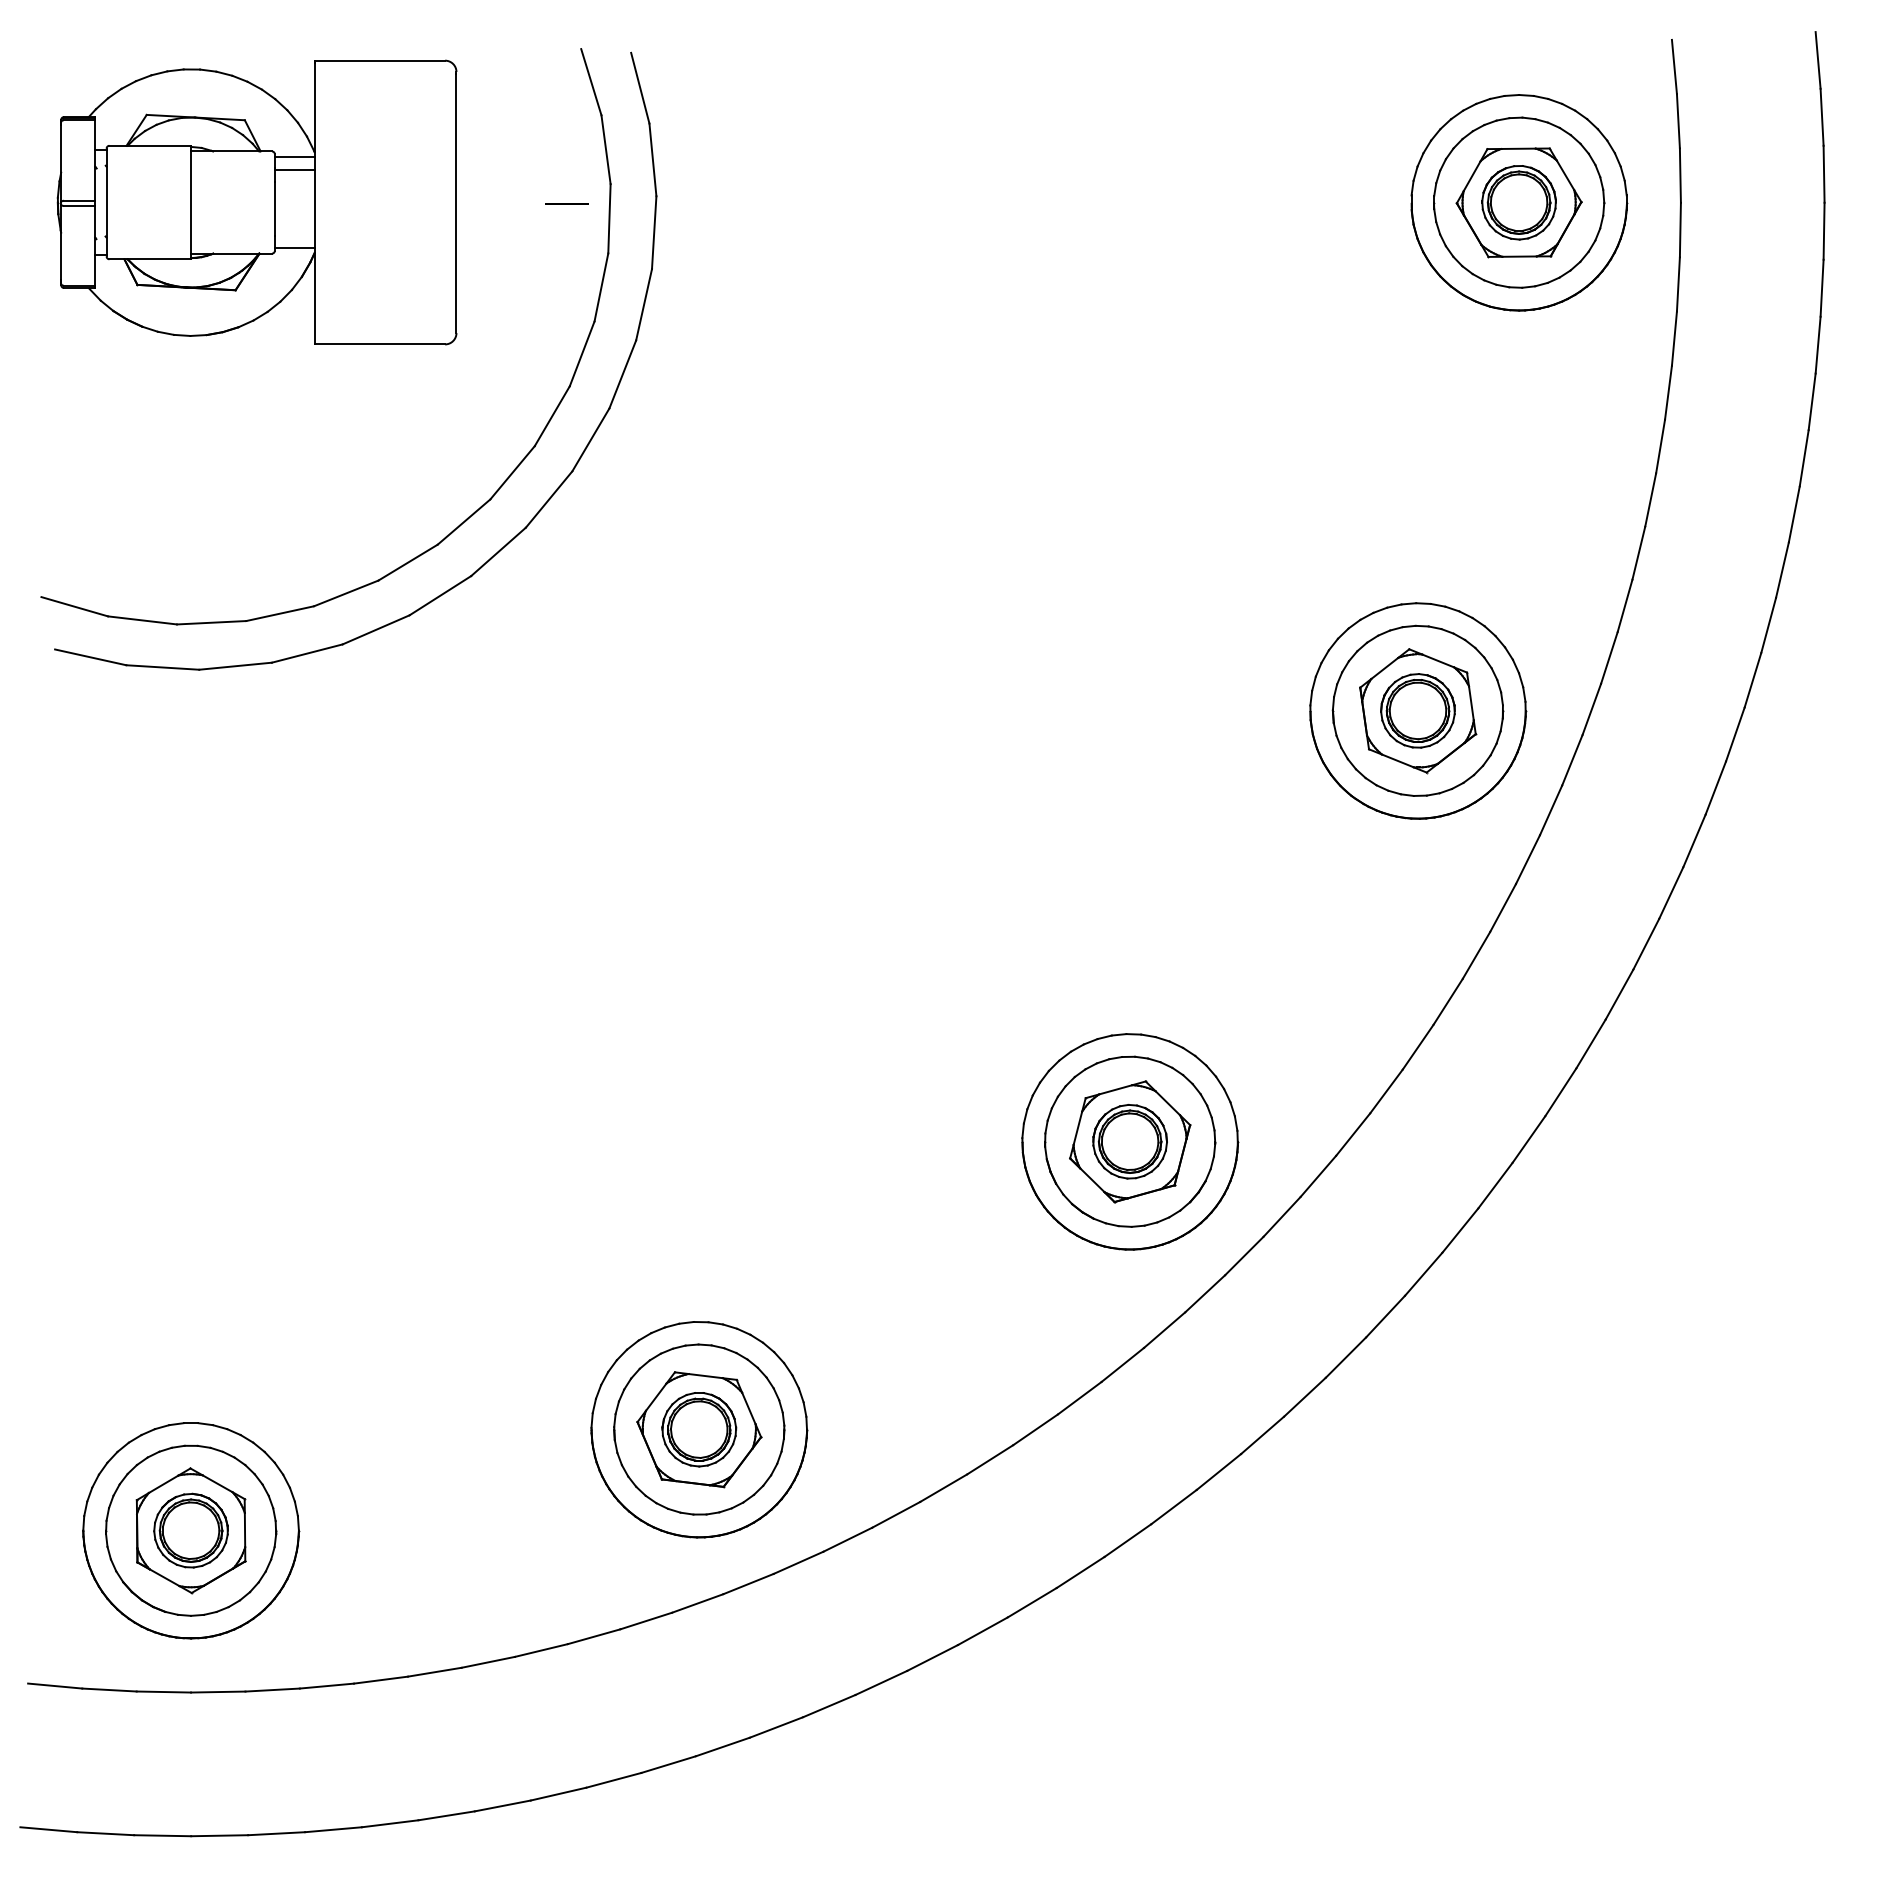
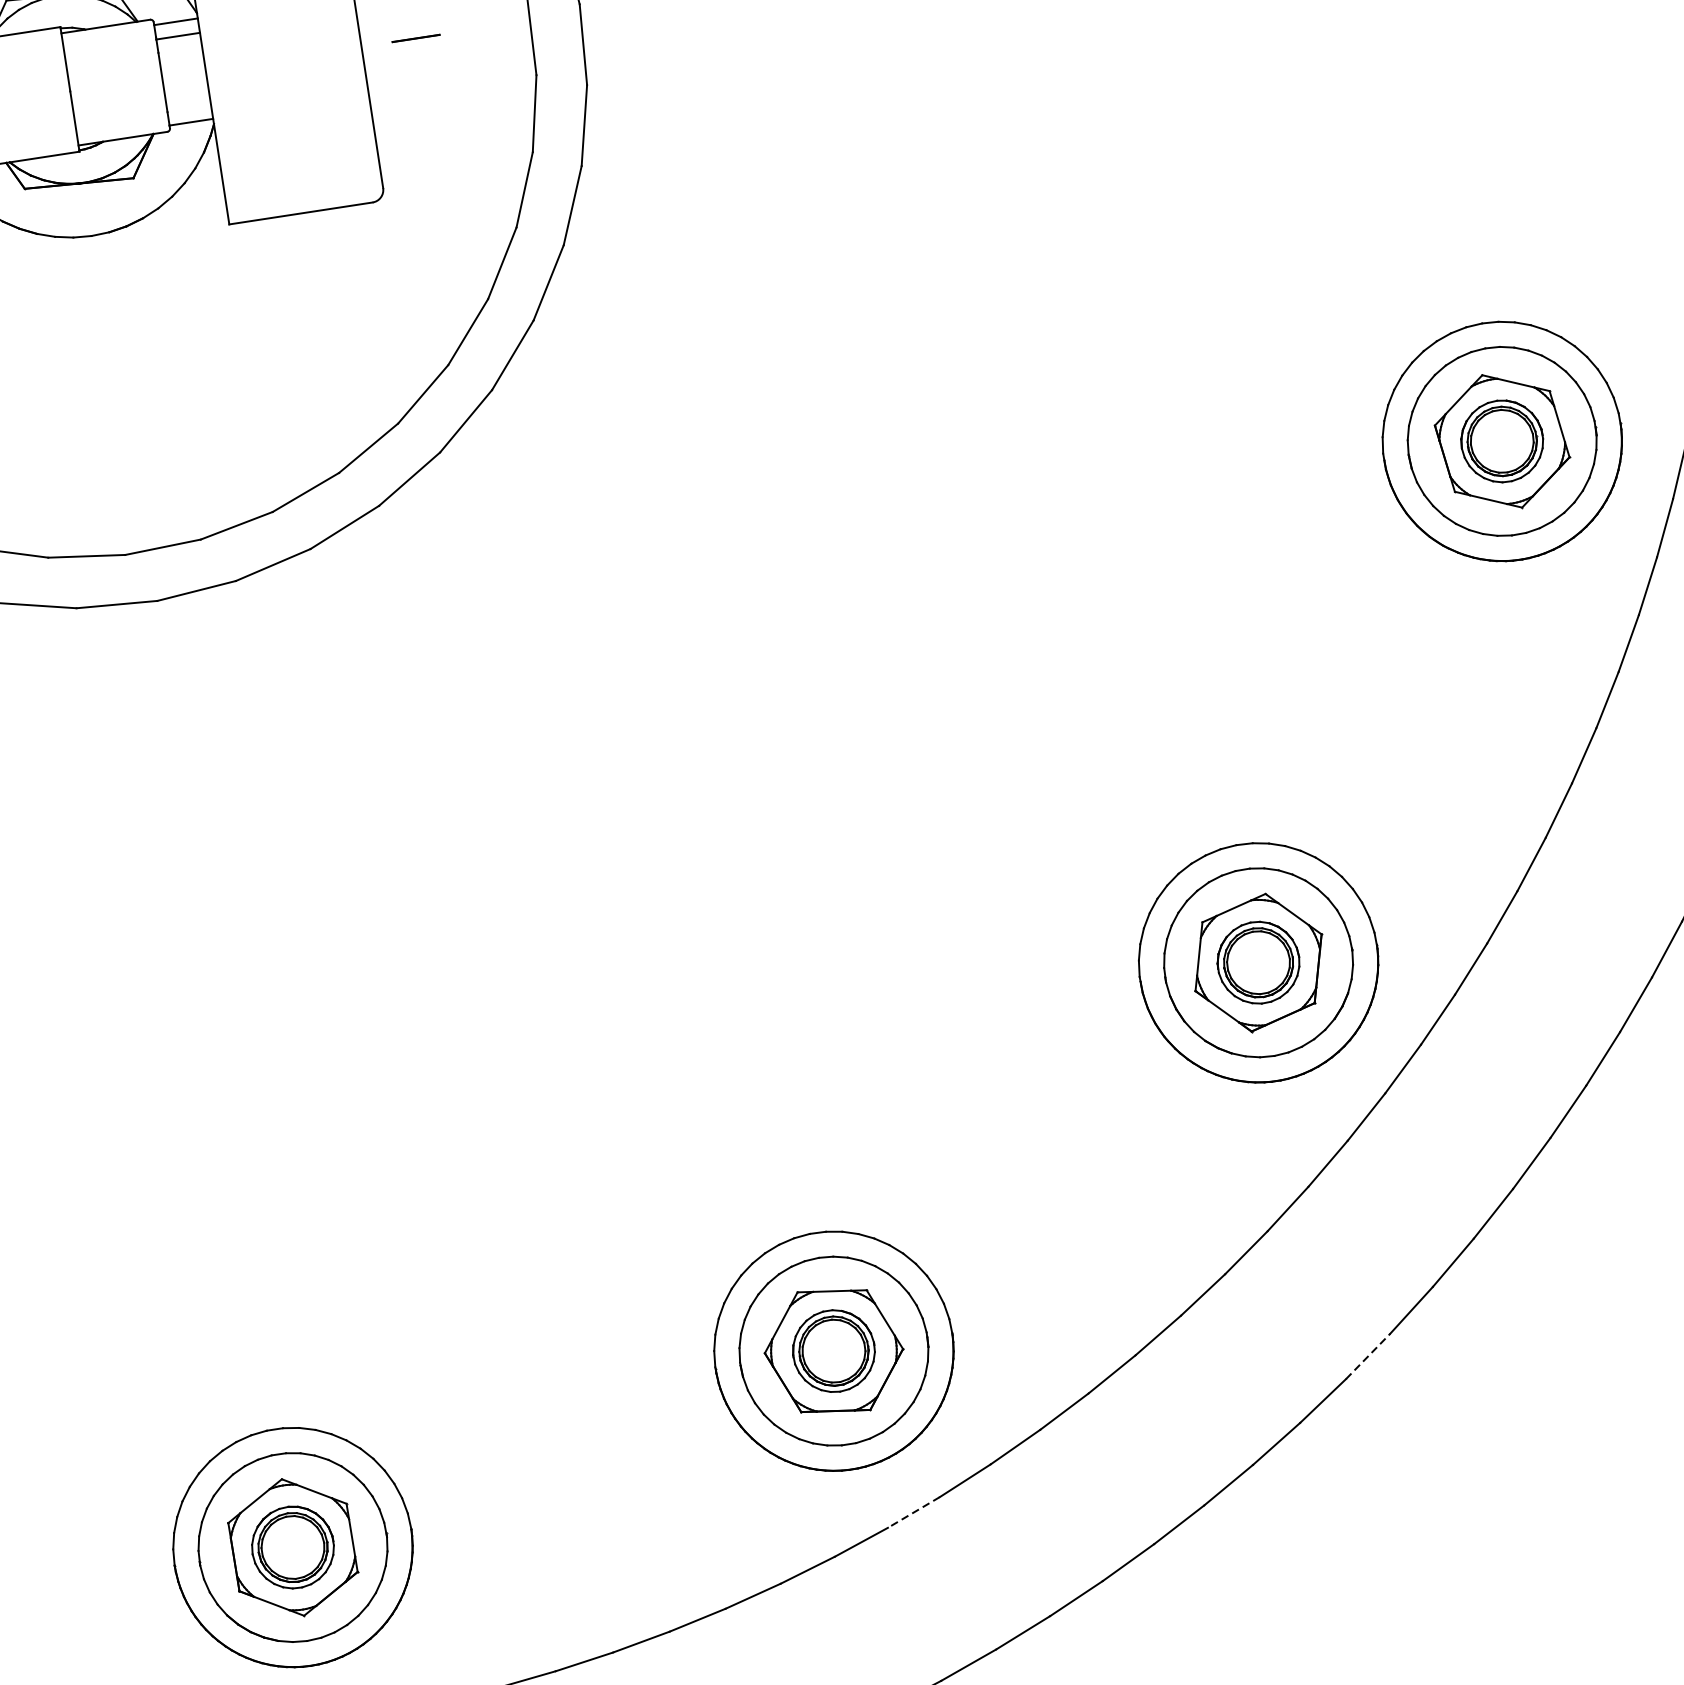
line: (566, 203) -> (415, 37), moved
line: (1174, 1507) -> (1368, 1356), solid -> dashed
line: (748, 1584) -> (913, 1512), solid -> dashed

